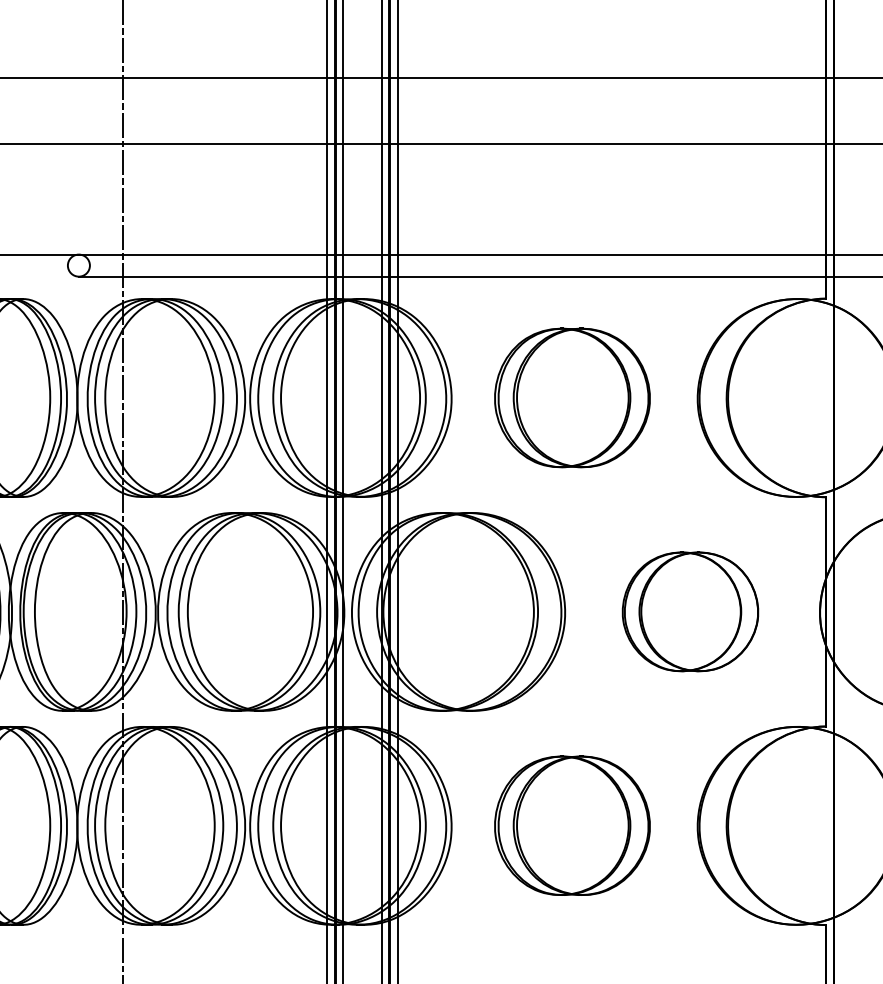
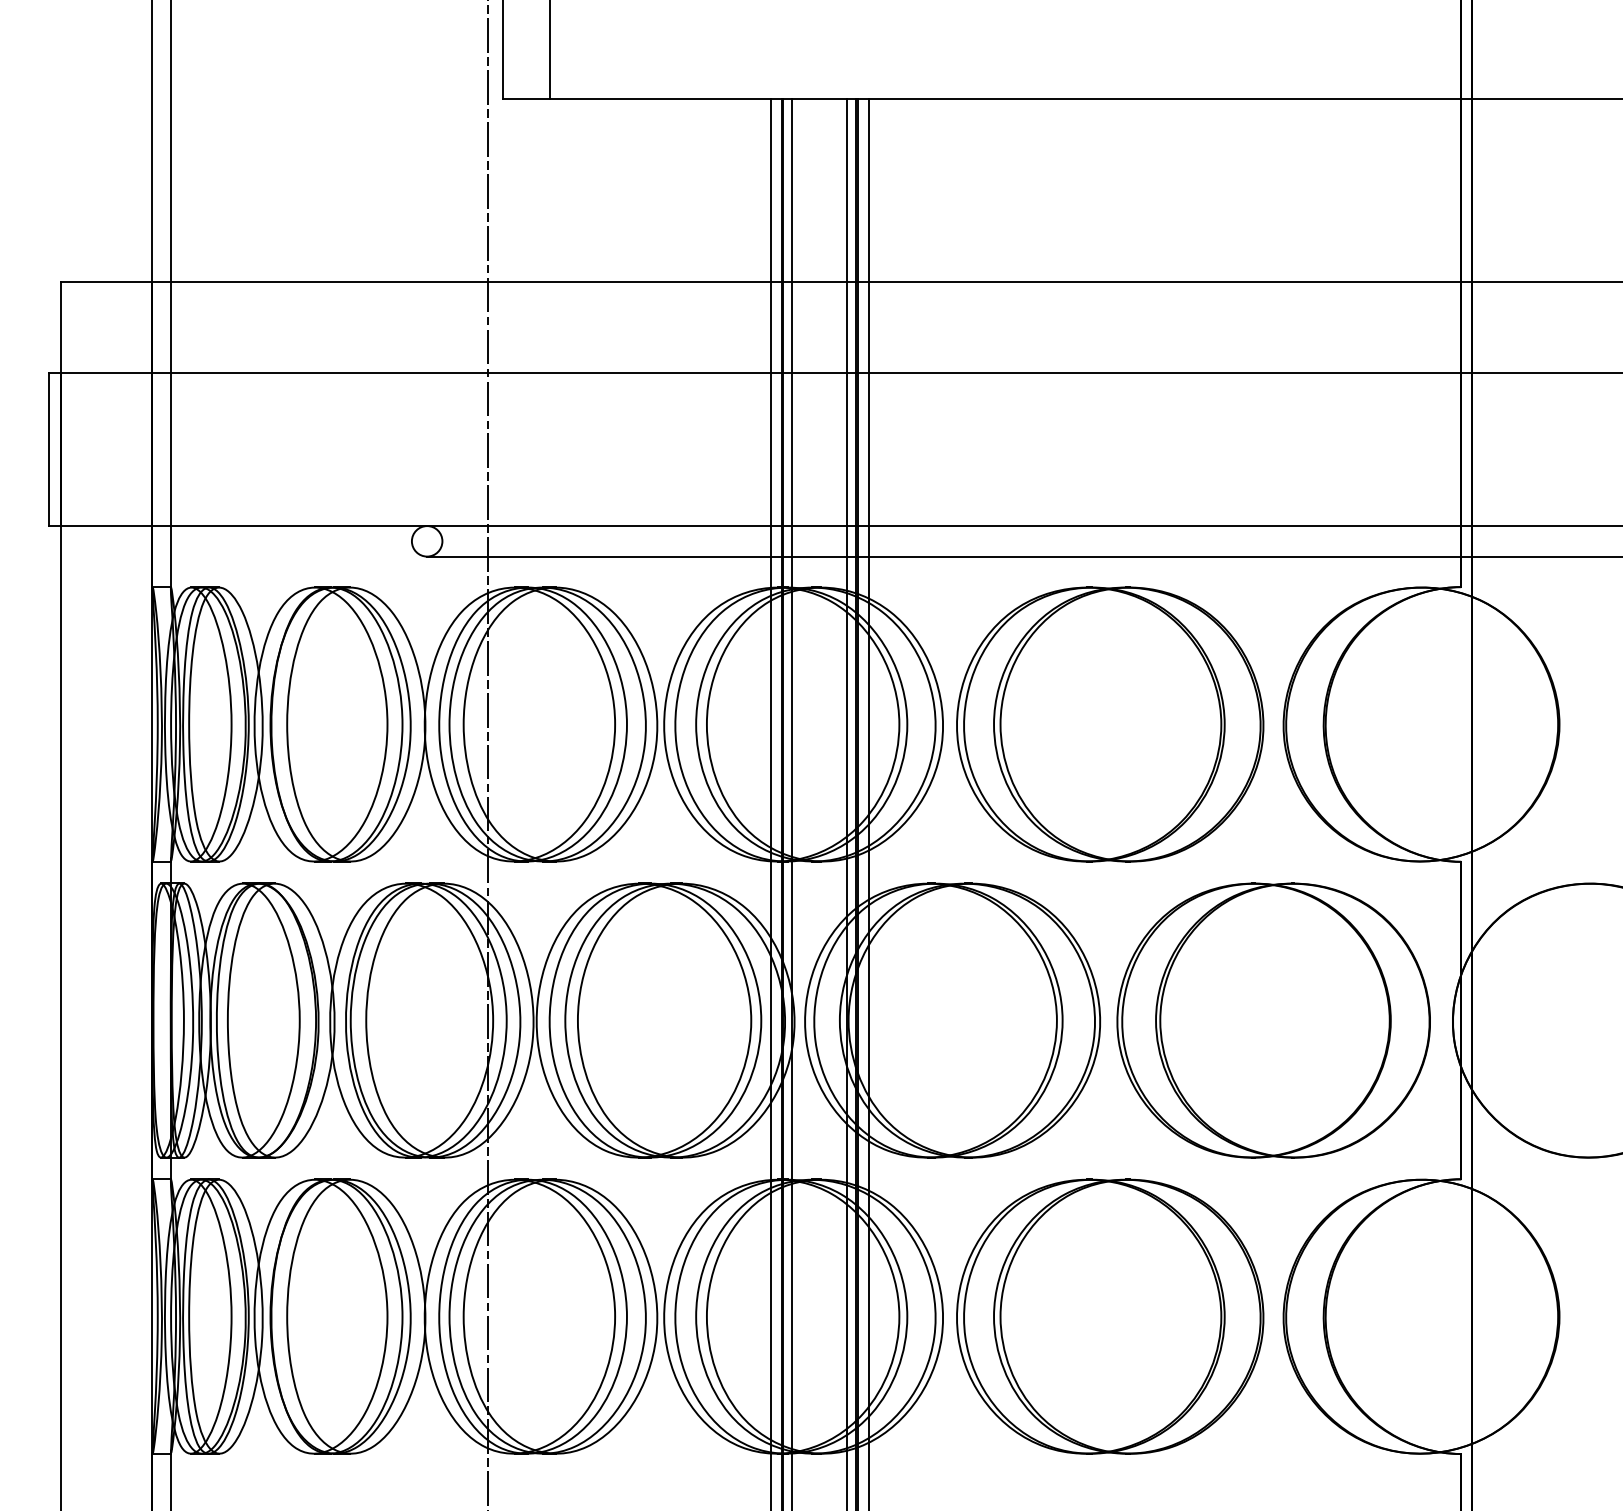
part: (572, 397) -> (1110, 724), size x1.43
part: (690, 611) -> (1273, 1020), size x1.67
part: (572, 825) -> (1110, 1316), size x1.43

